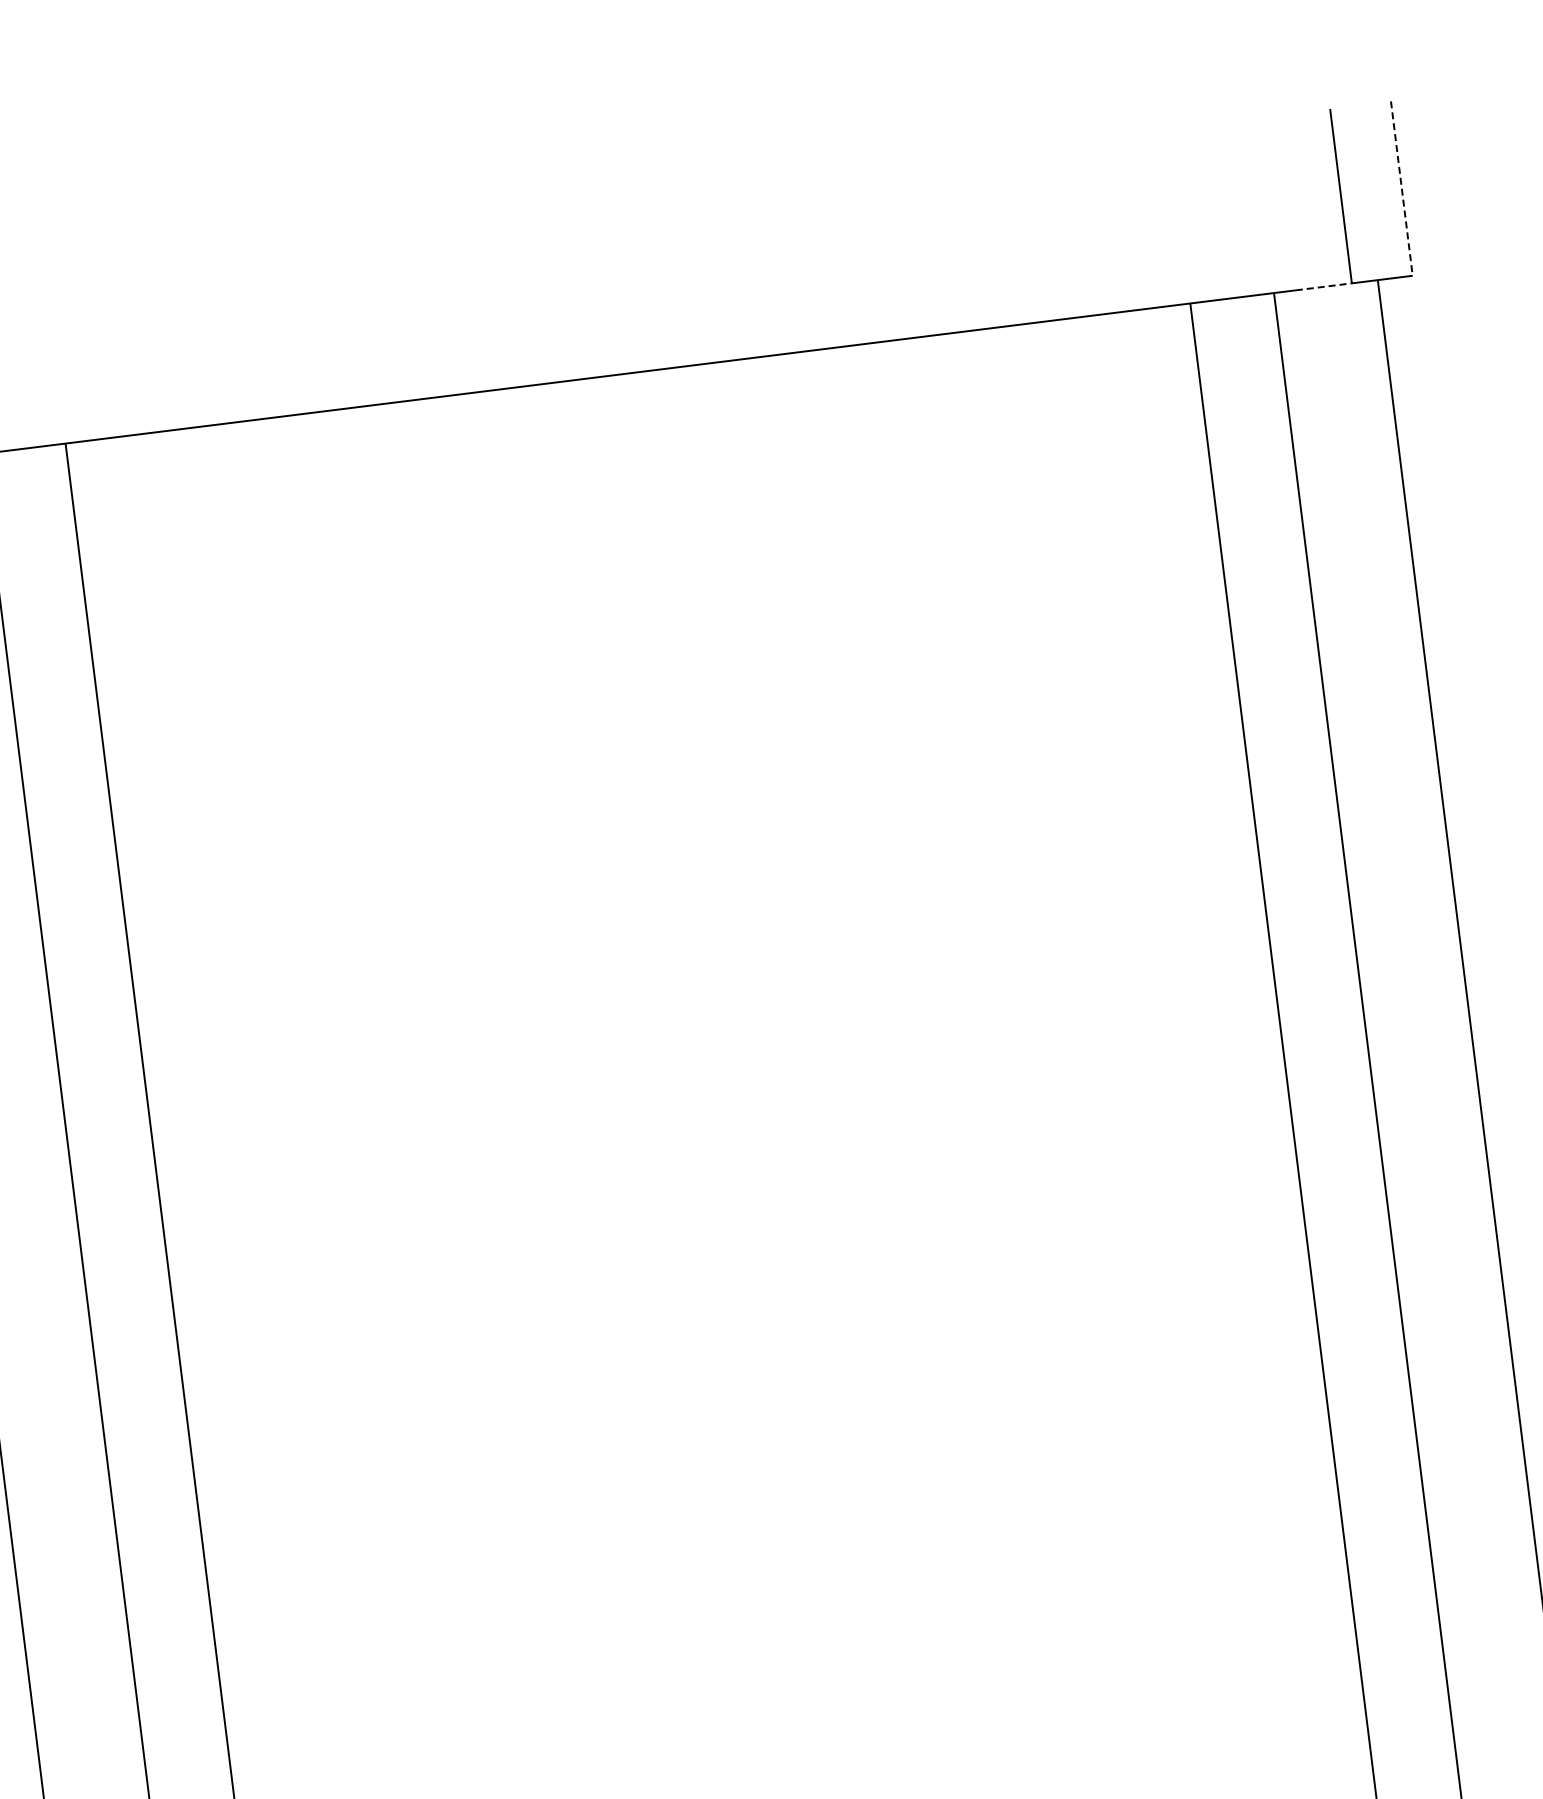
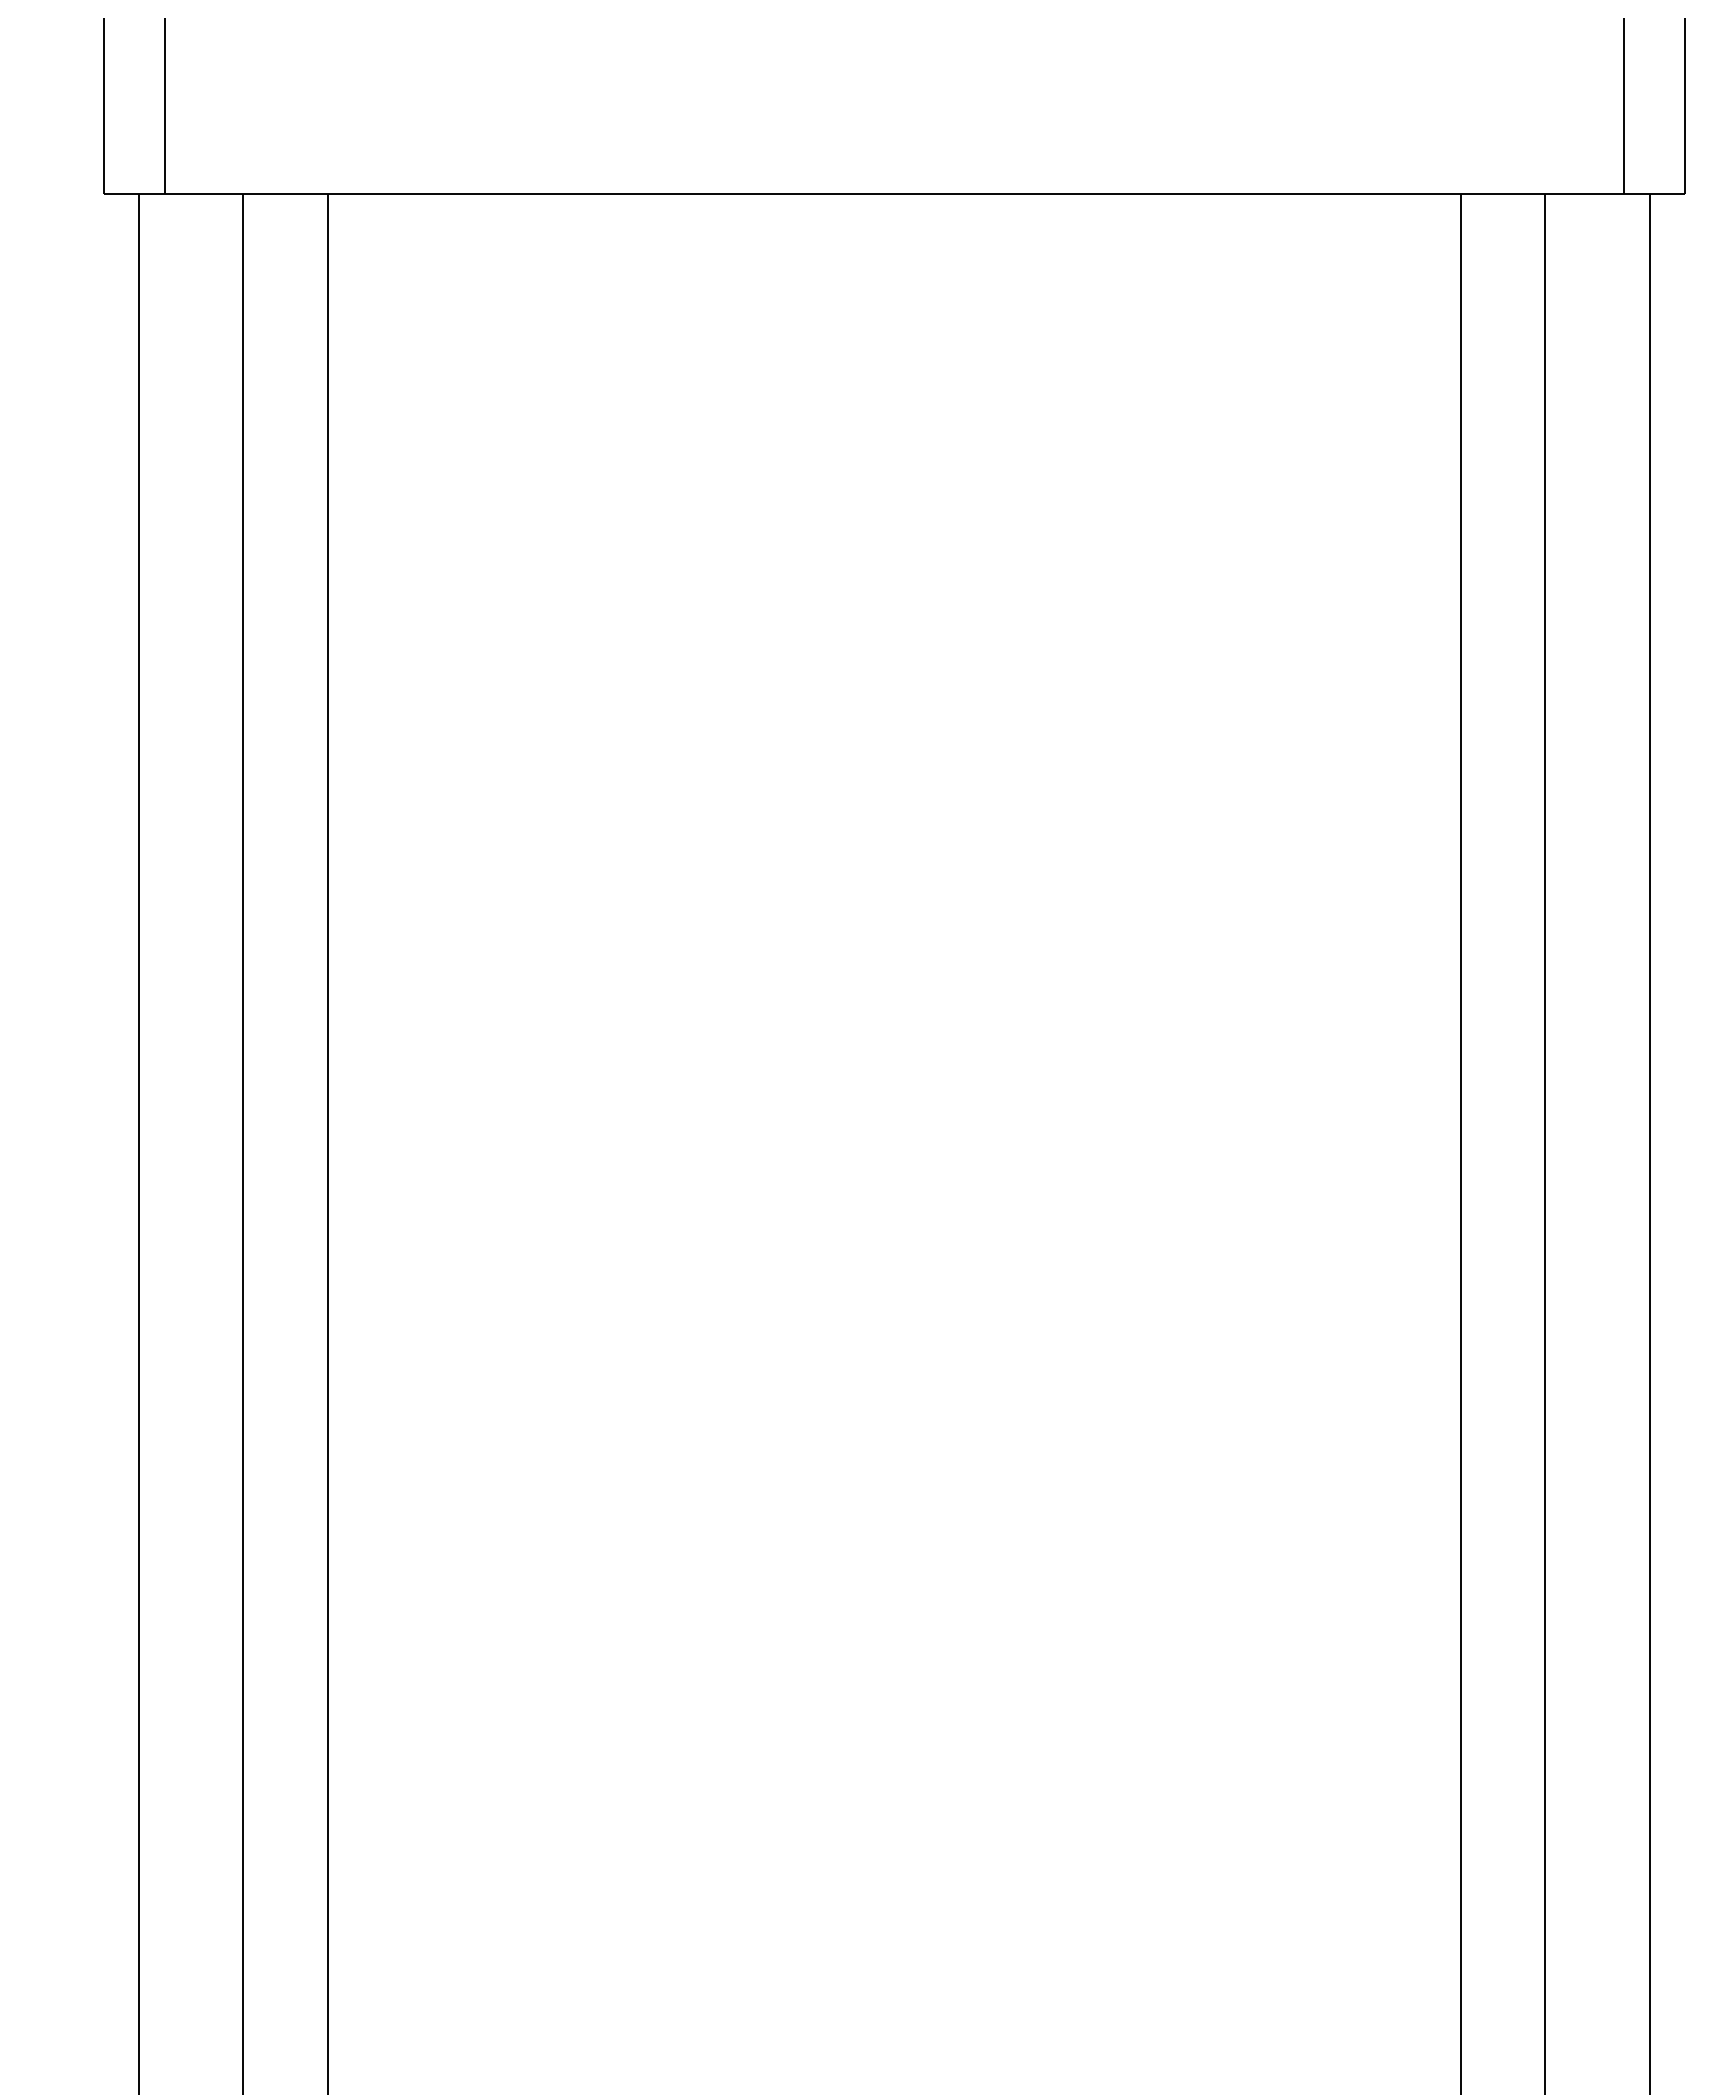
line: (1402, 188) -> (1685, 106), dashed -> solid
line: (1324, 287) -> (1596, 194), dashed -> solid

